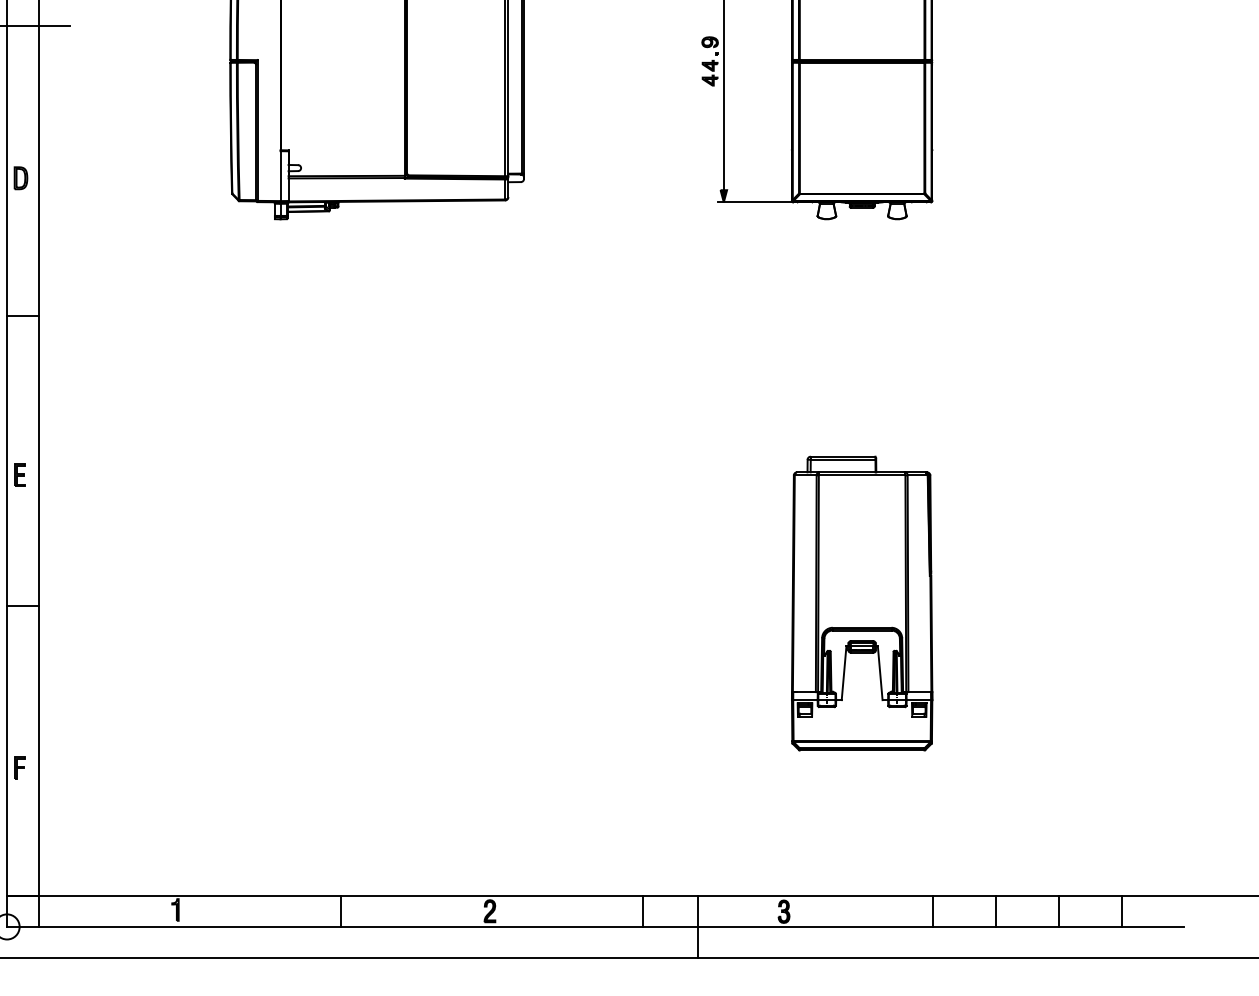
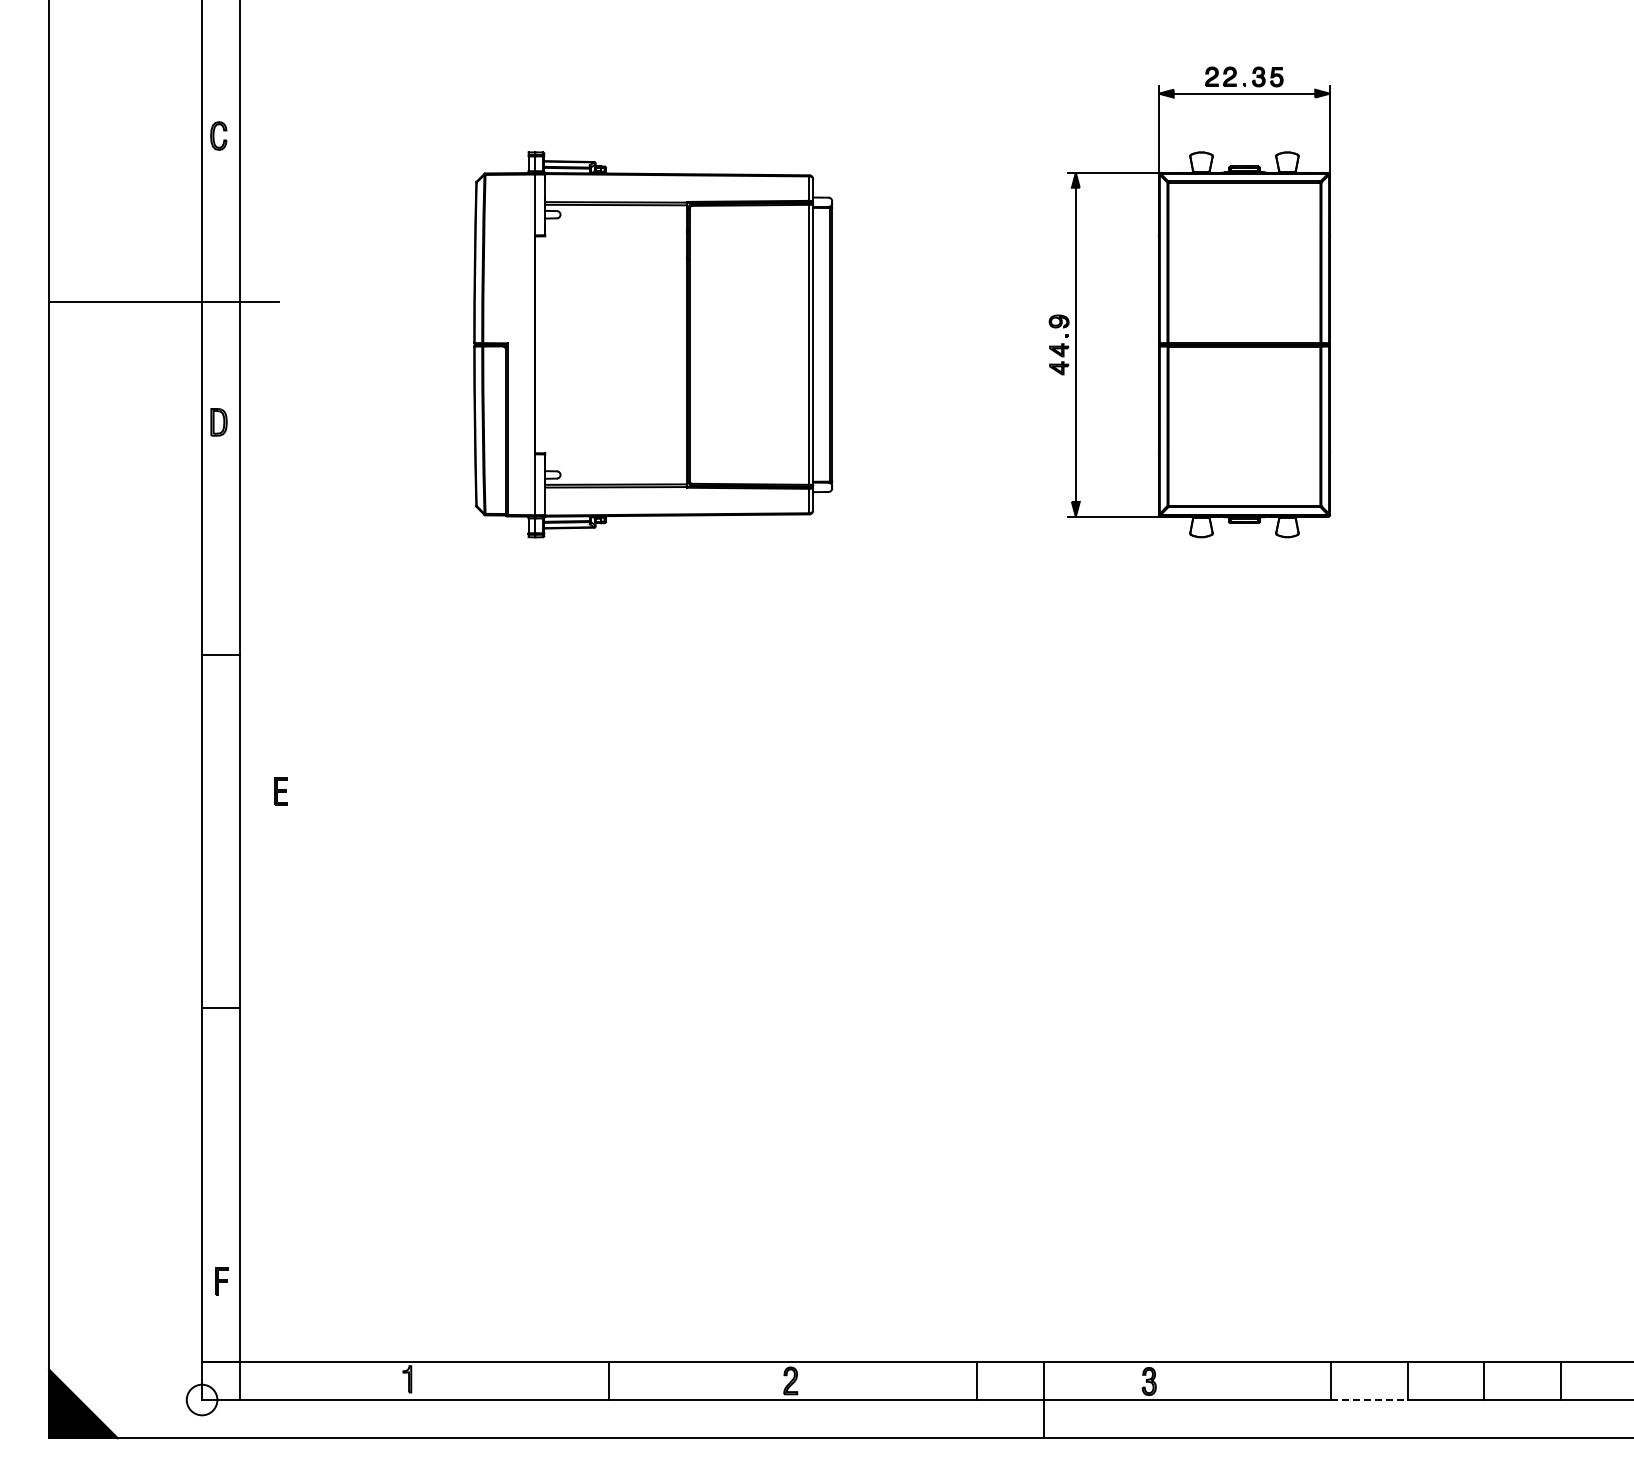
part: (20, 178) -> (218, 422), moved
part: (19, 475) -> (280, 791), moved
part: (861, 603) -> (1243, 1005), removed
part: (19, 768) -> (221, 1281), moved
line: (964, 927) -> (1369, 1400), solid -> dashed

